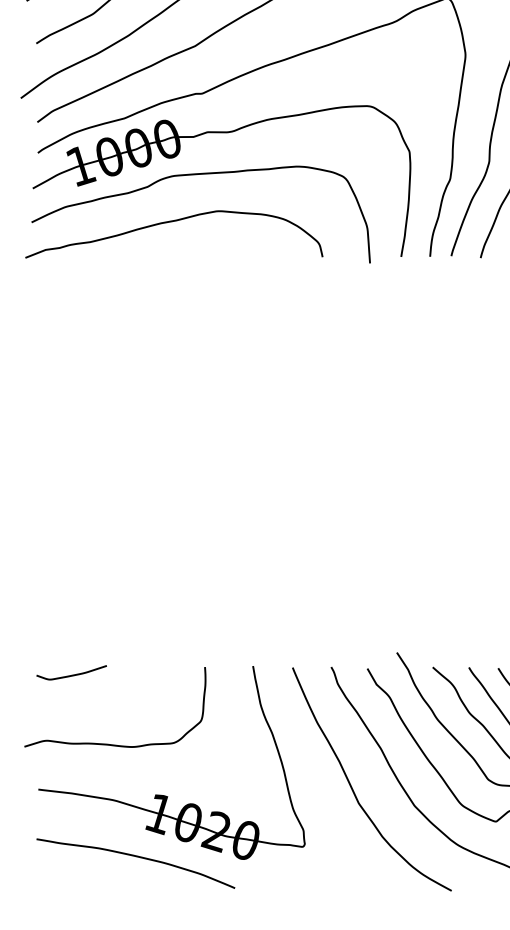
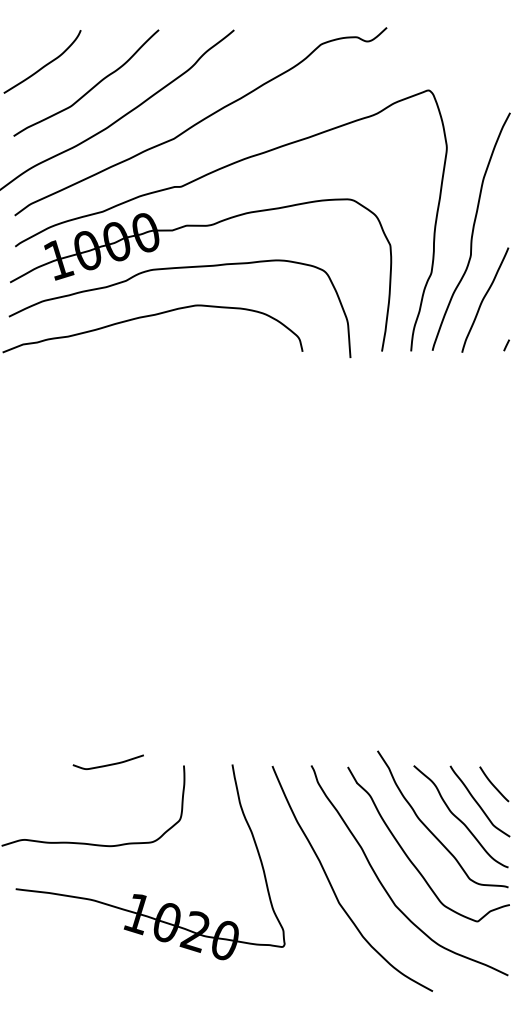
curve: (70, 674) -> (107, 764), moved
curve: (135, 857) -> (113, 957), removed

